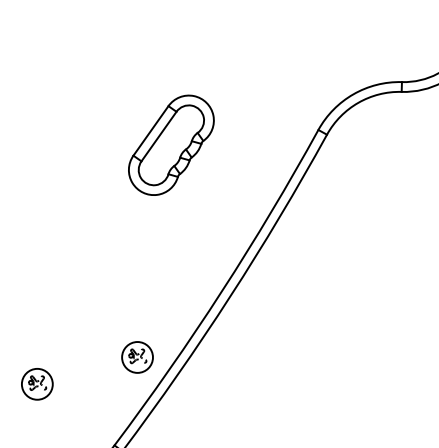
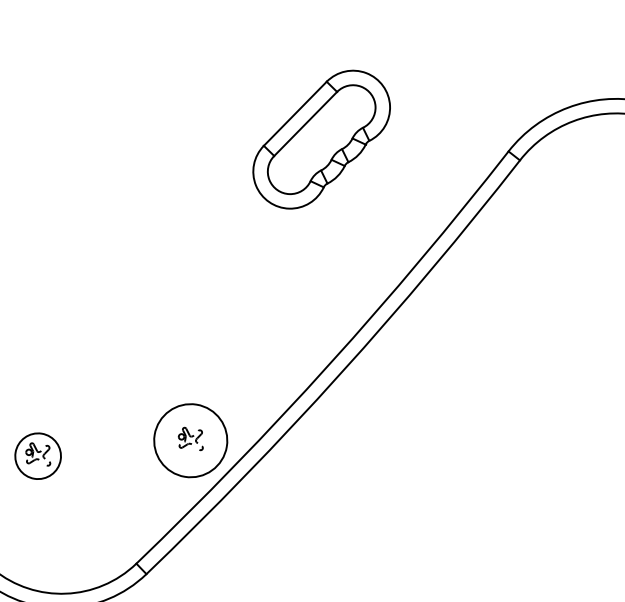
part: (171, 144) -> (322, 138), moved
circle: (137, 357) -> (190, 440), size x1.6

